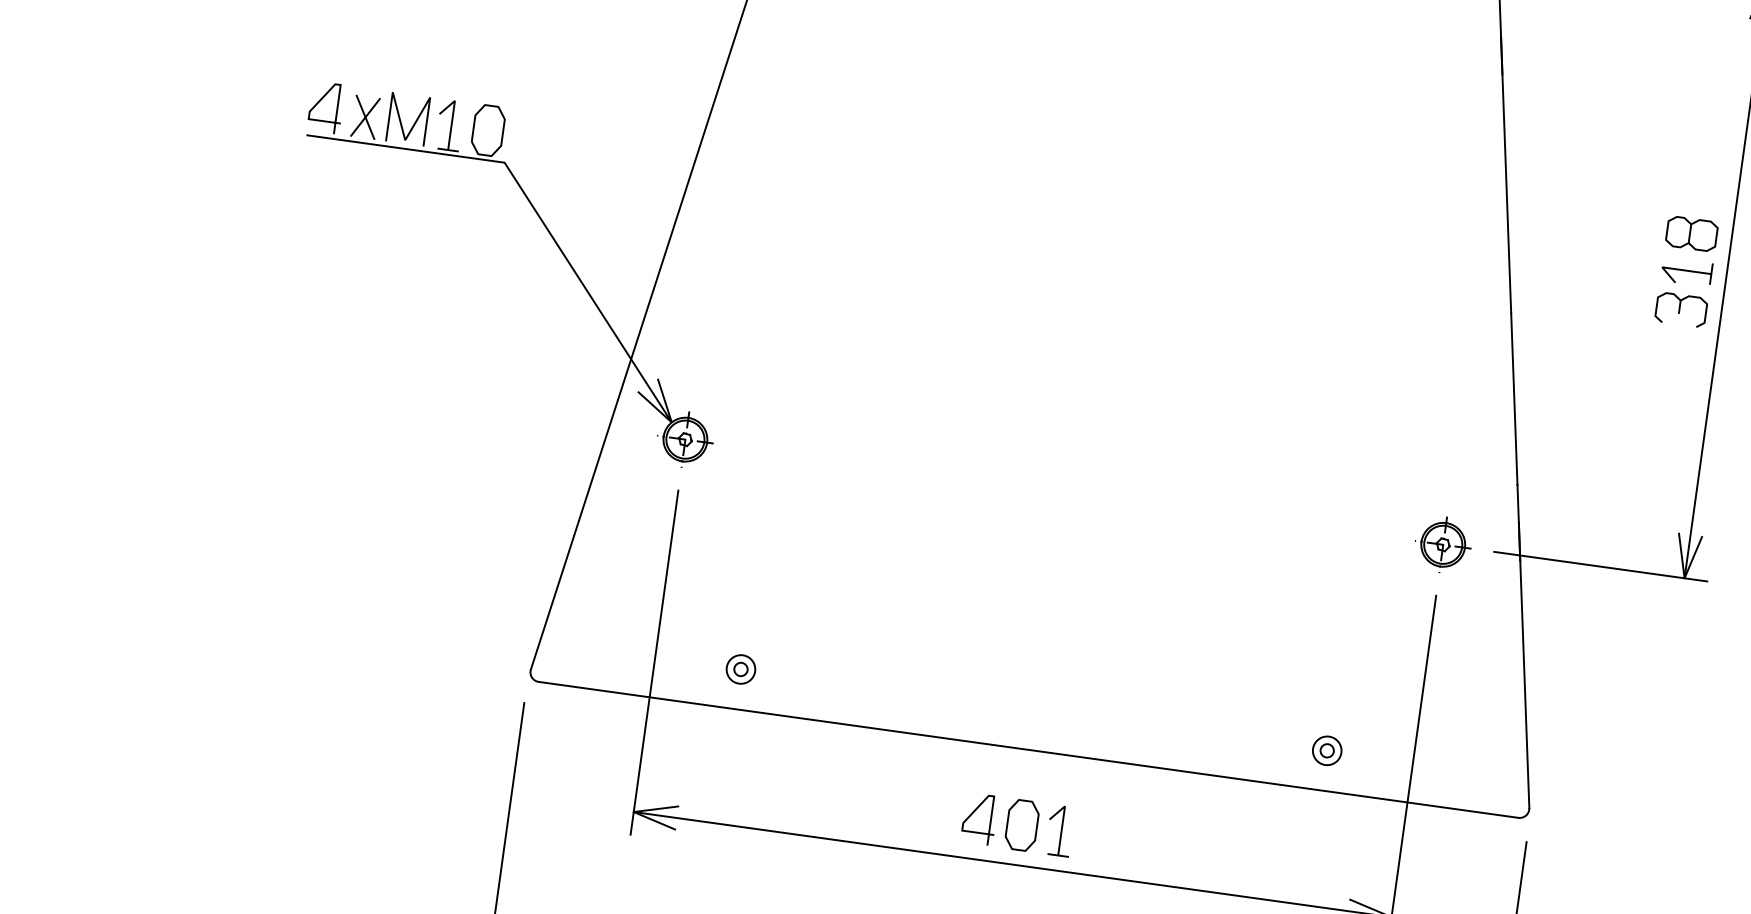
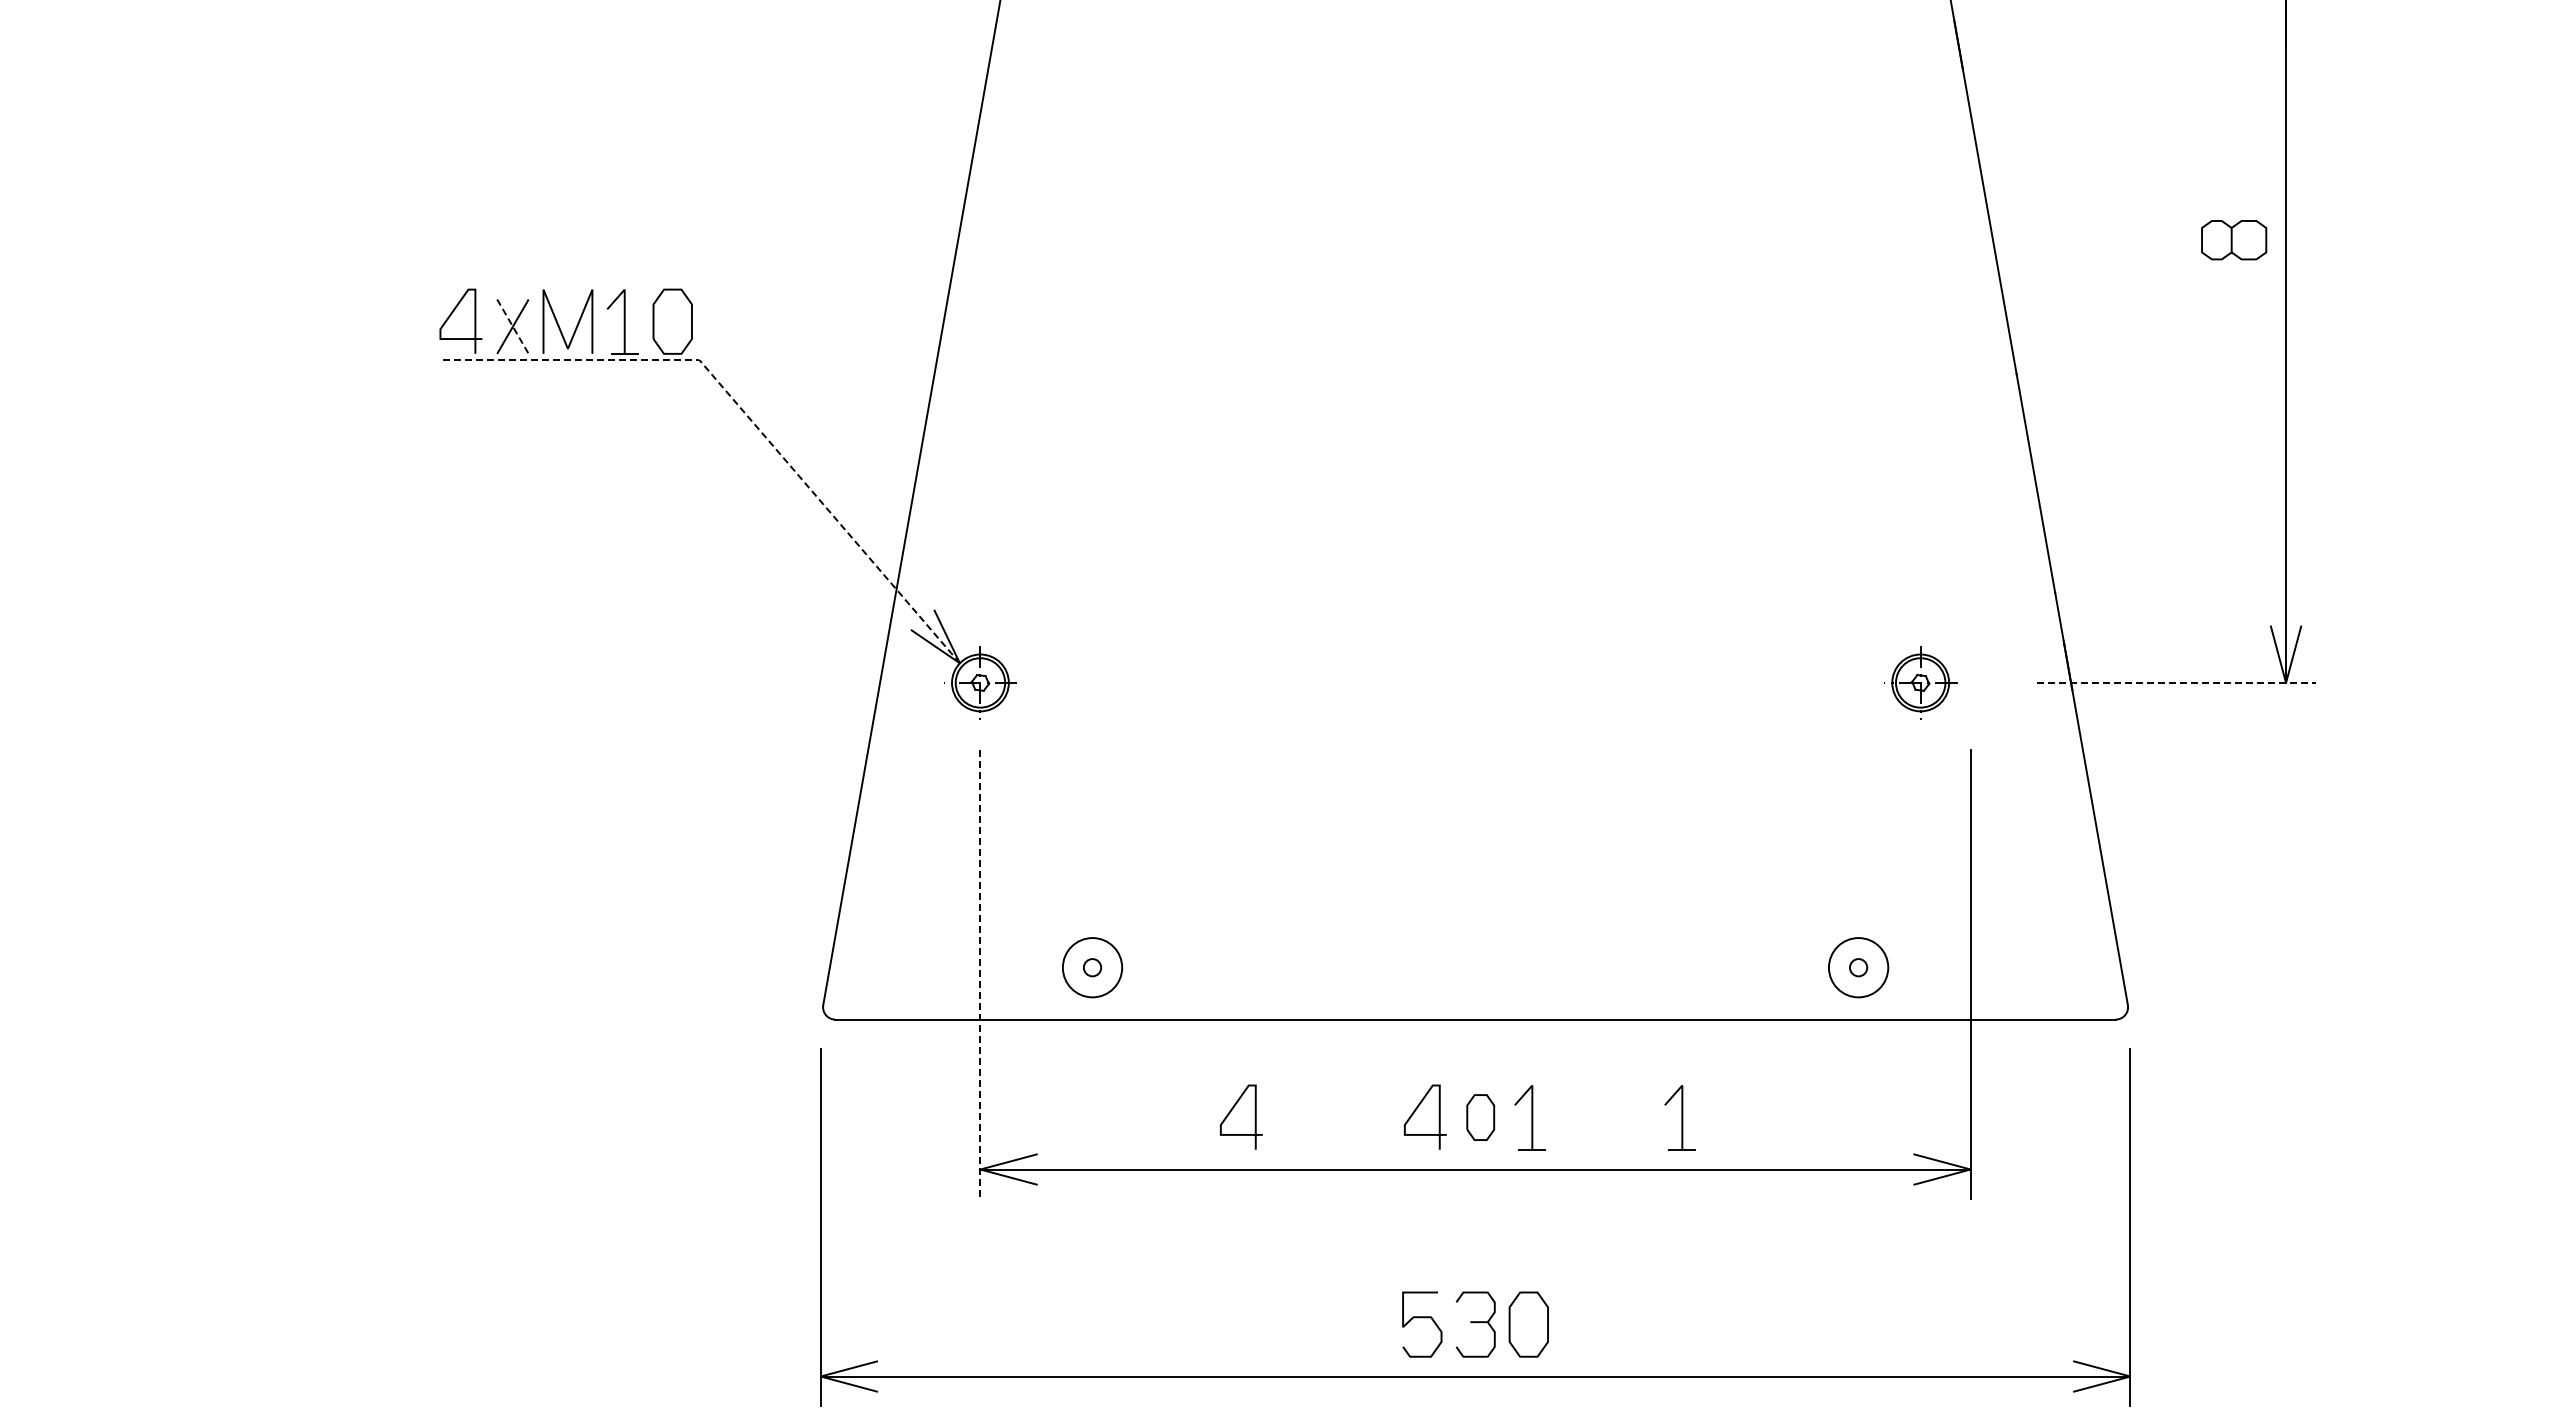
line: (365, 118) -> (513, 327), solid -> dashed
line: (533, 208) -> (744, 413), solid -> dashed
part: (1686, 272) -> (2233, 290), removed
part: (1681, 310) -> (2234, 339), removed
part: (1443, 544) -> (1920, 682), moved
line: (1601, 566) -> (2177, 682), solid -> dashed
line: (654, 662) -> (980, 974), solid -> dashed
circle: (740, 669) -> (1092, 967), size x1.6
circle: (1327, 750) -> (1858, 967), size x1.6
curve: (832, 793) -> (1232, 1110), added
part: (1021, 825) -> (1480, 1117), size x0.7
part: (1174, 846) -> (1679, 1117), added

